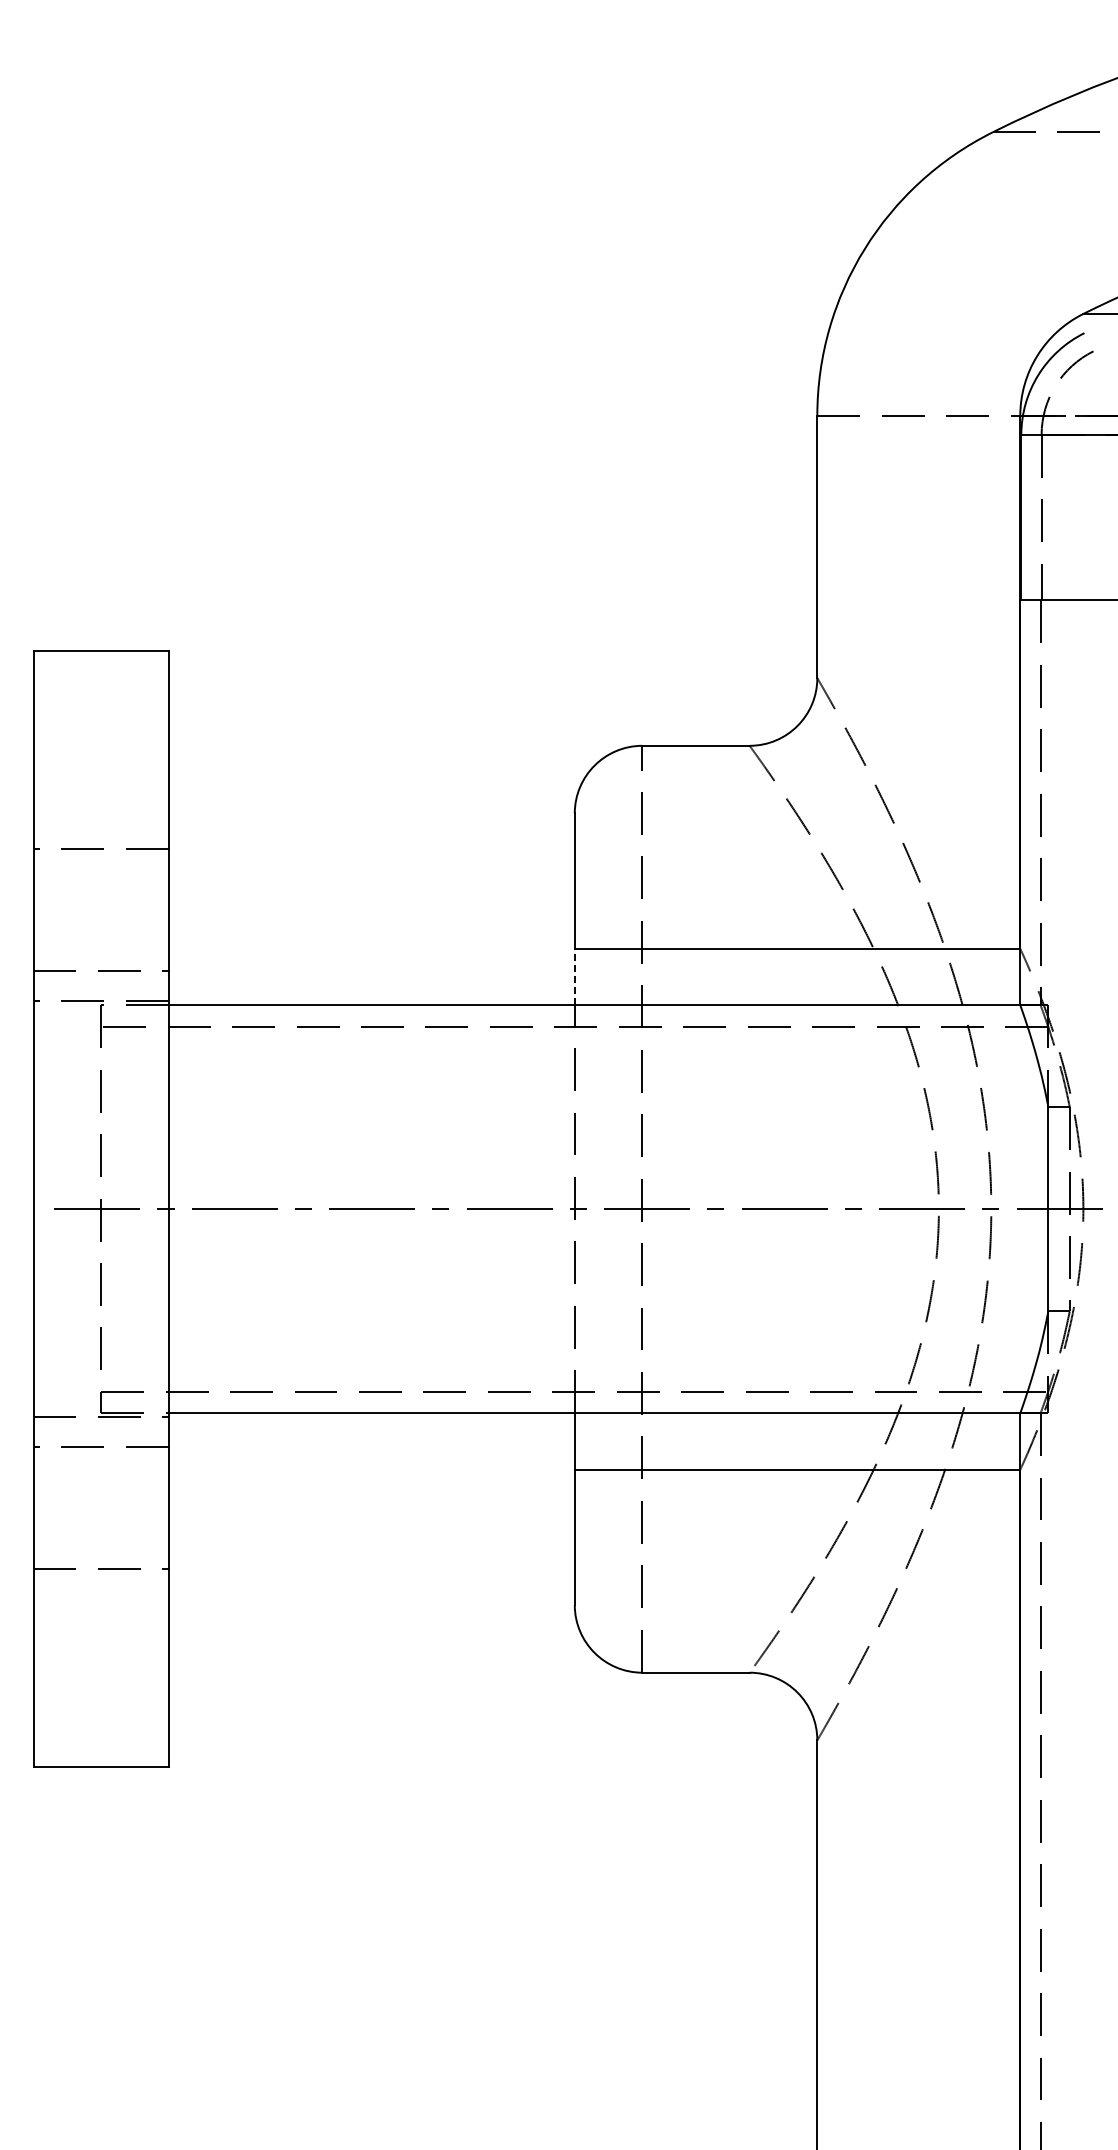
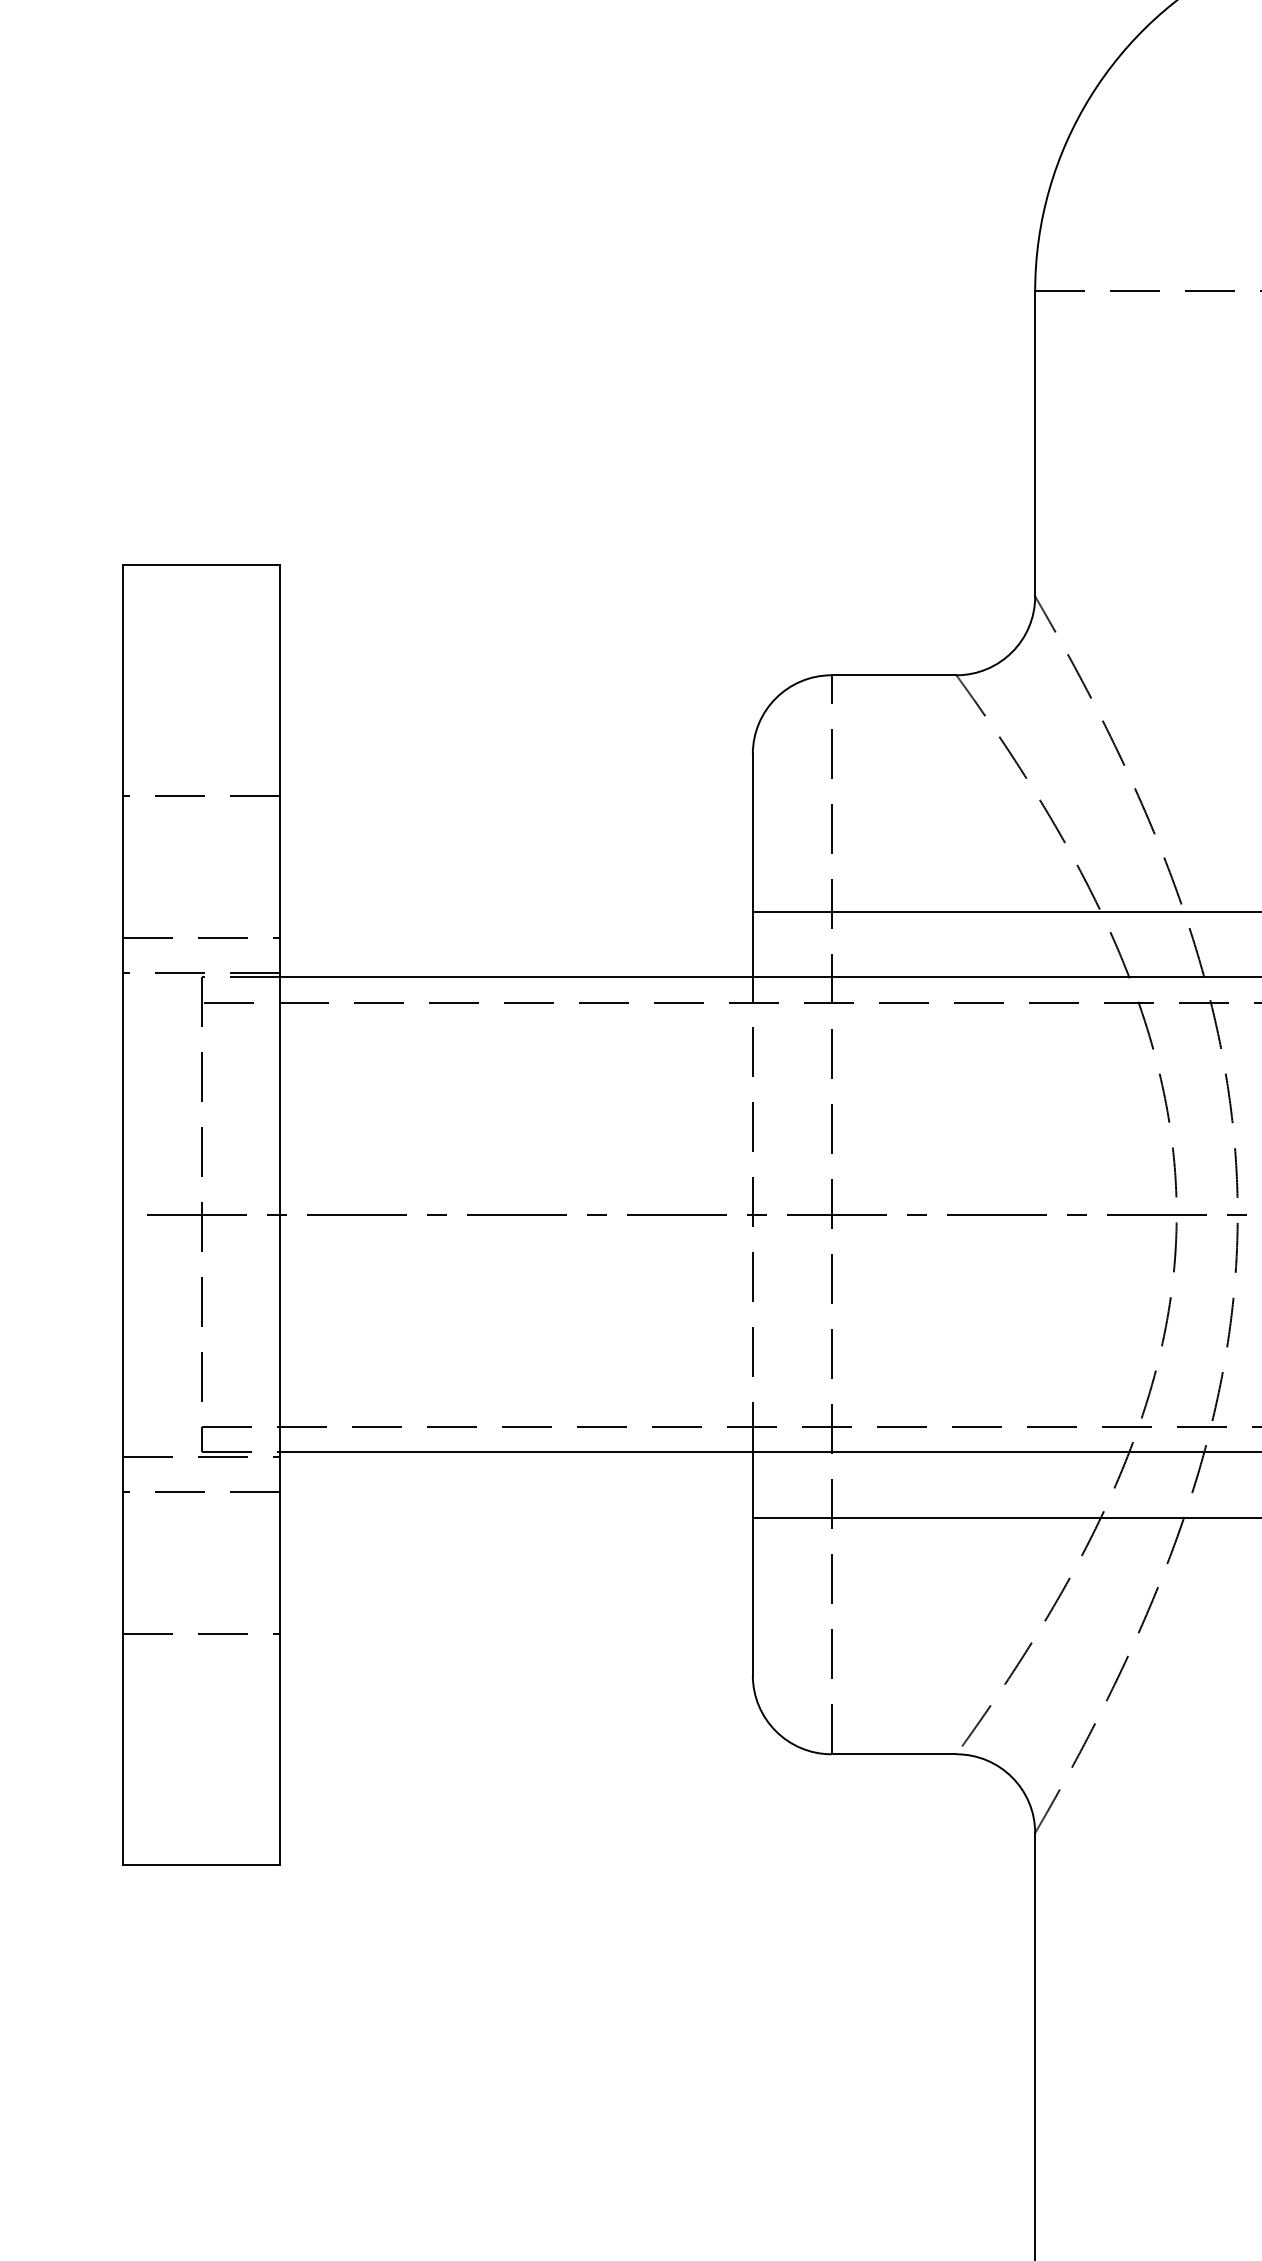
line: (574, 976) -> (752, 943), dashed -> solid

